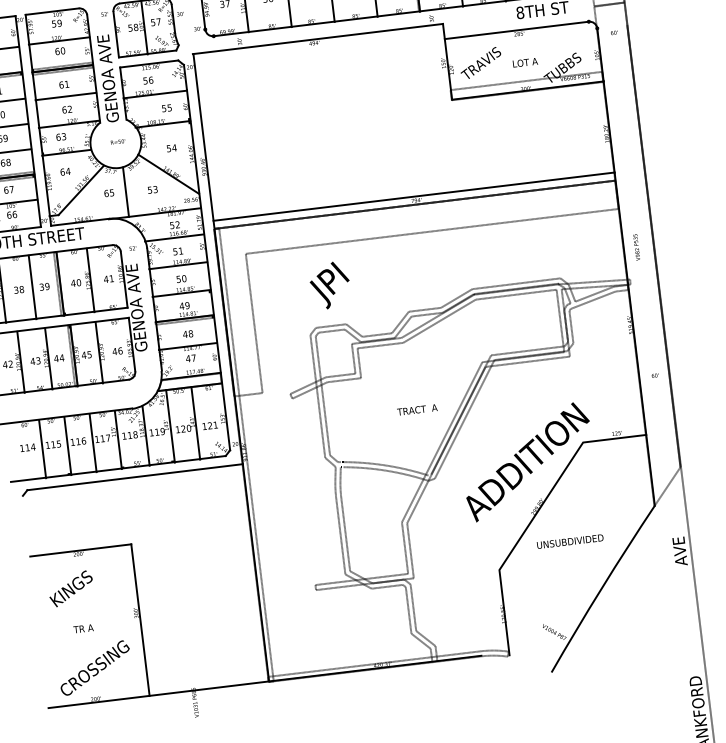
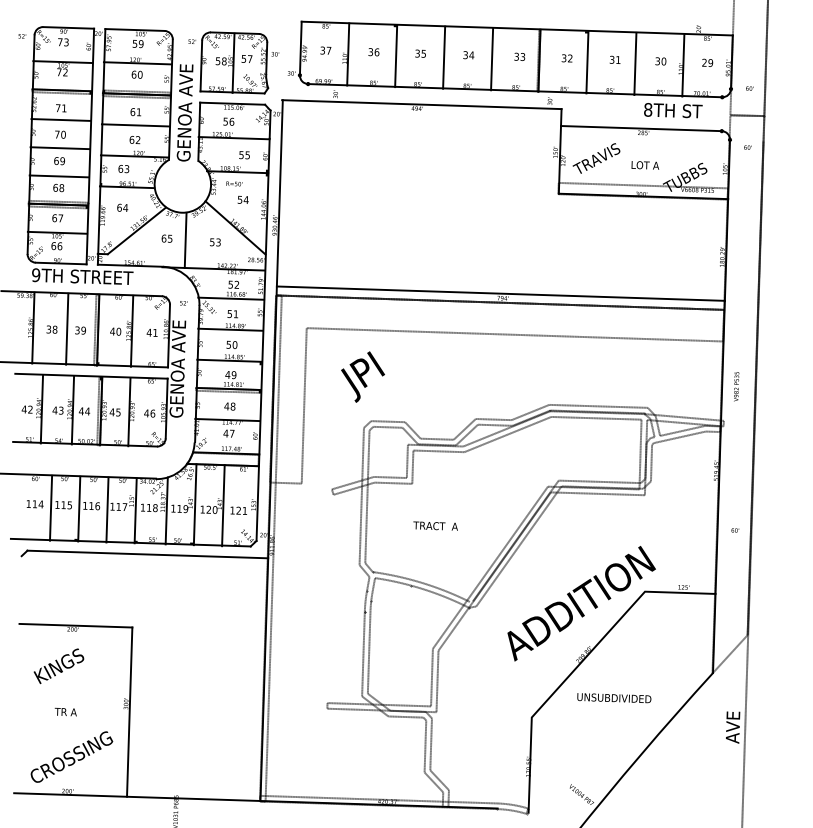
text: (118, 141) -> (234, 183), moved
text: (329, 285) -> (362, 376), moved
text: (417, 409) -> (435, 525), moved

